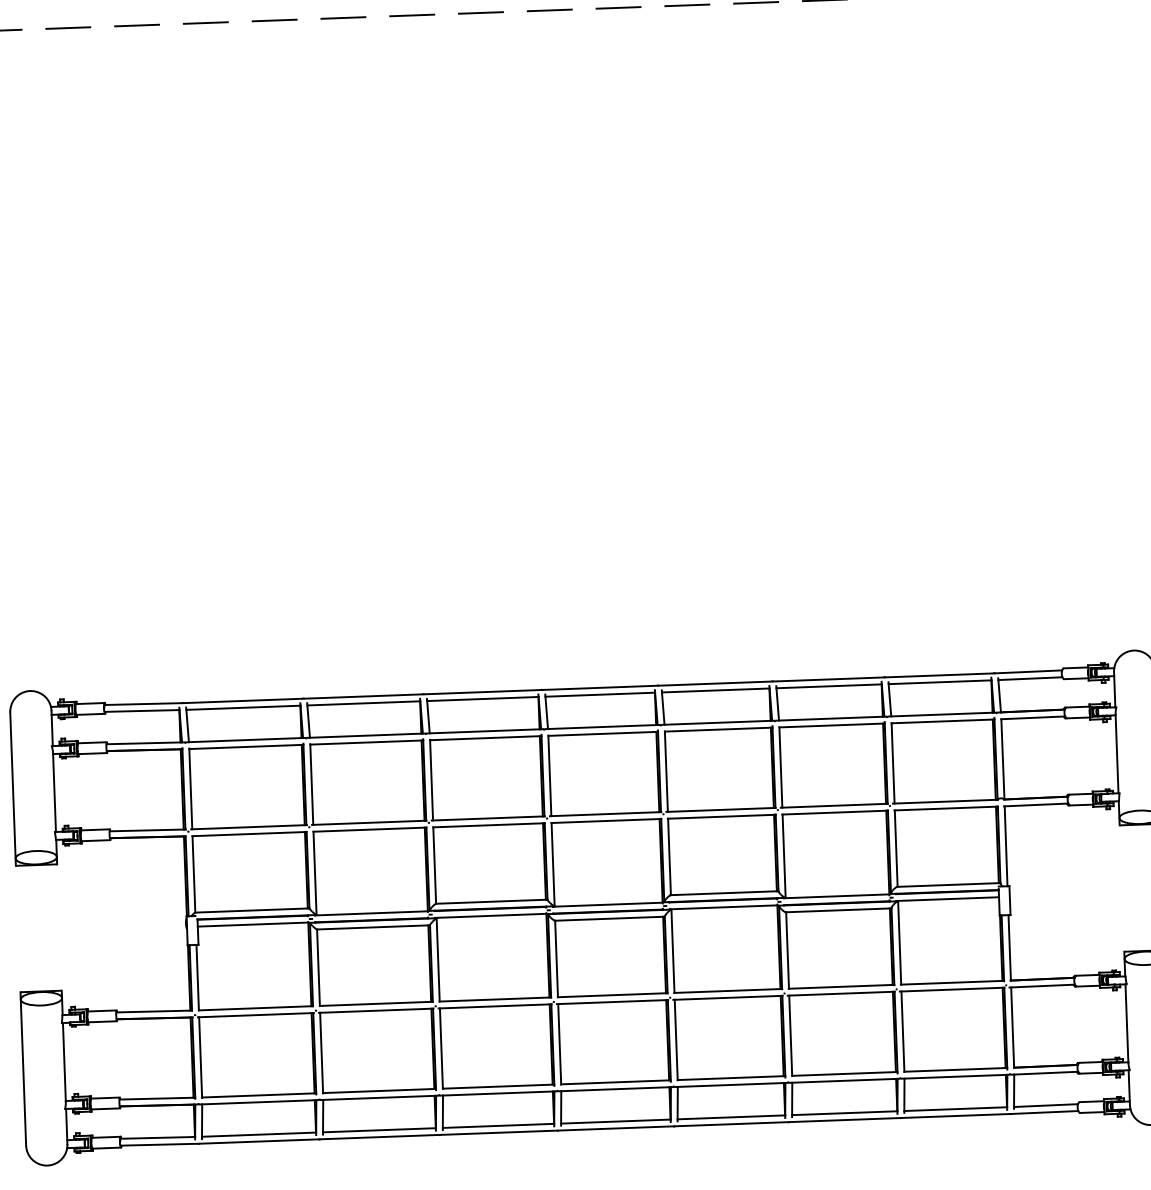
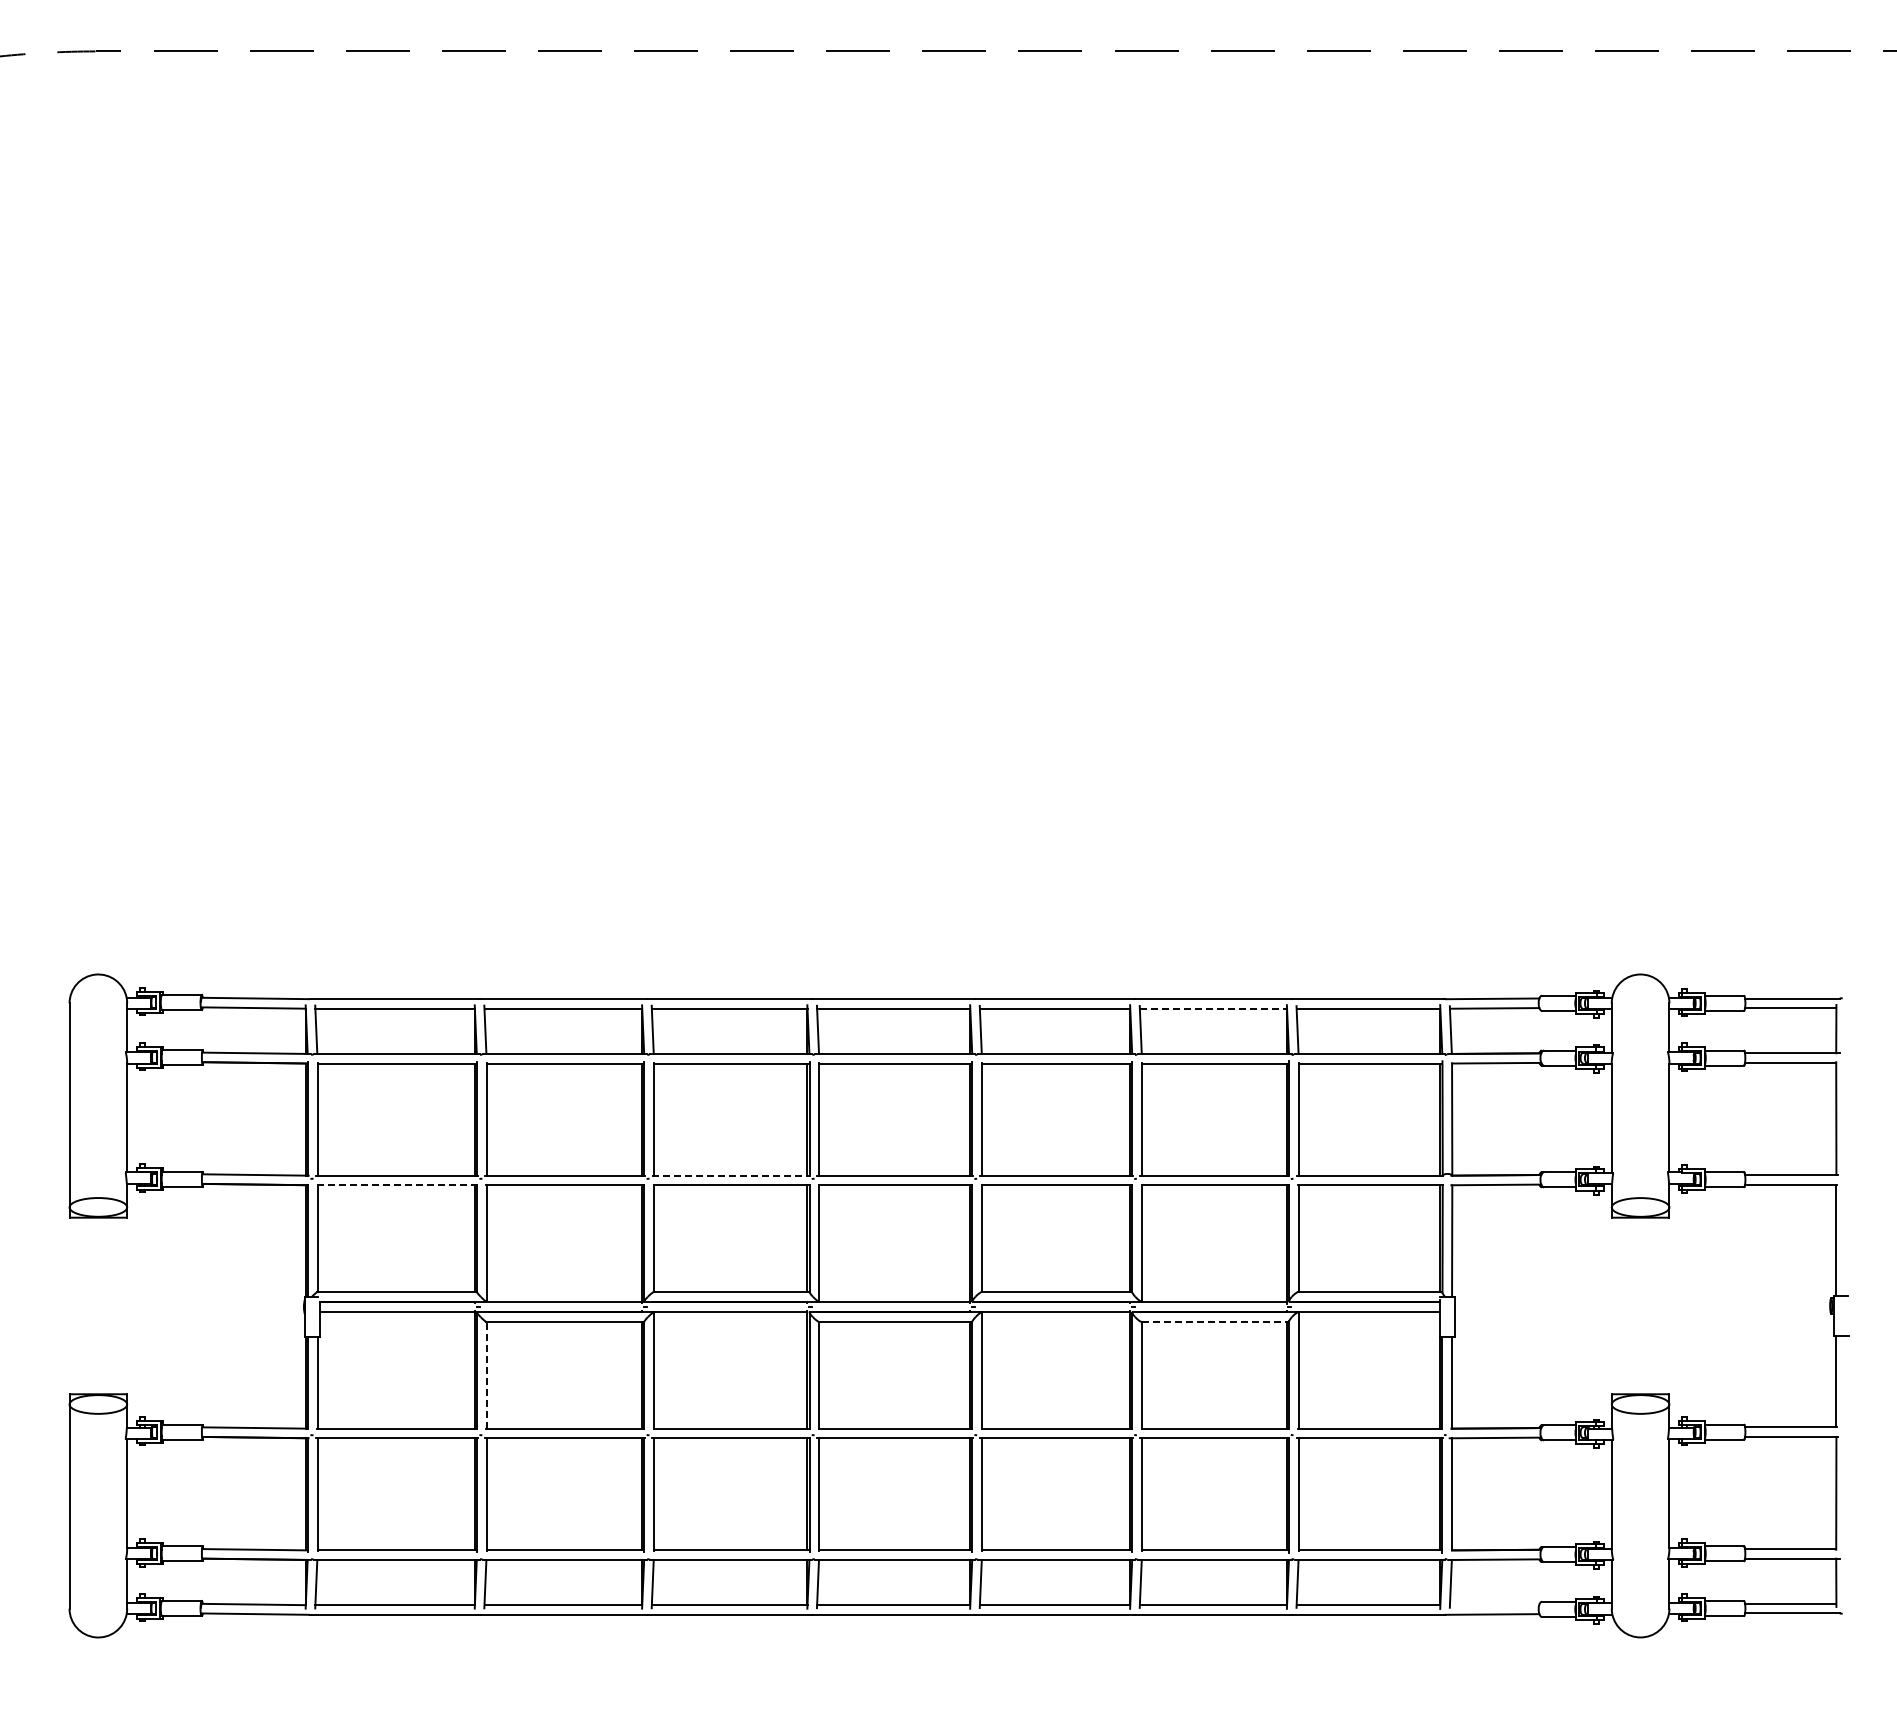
line: (829, 686) -> (1213, 1008), solid -> dashed
line: (488, 818) -> (731, 1175), solid -> dashed
line: (249, 834) -> (397, 1185), solid -> dashed
line: (838, 910) -> (1215, 1321), solid -> dashed
line: (318, 967) -> (486, 1374), solid -> dashed
line: (1045, 1105) -> (1494, 1604), removed

